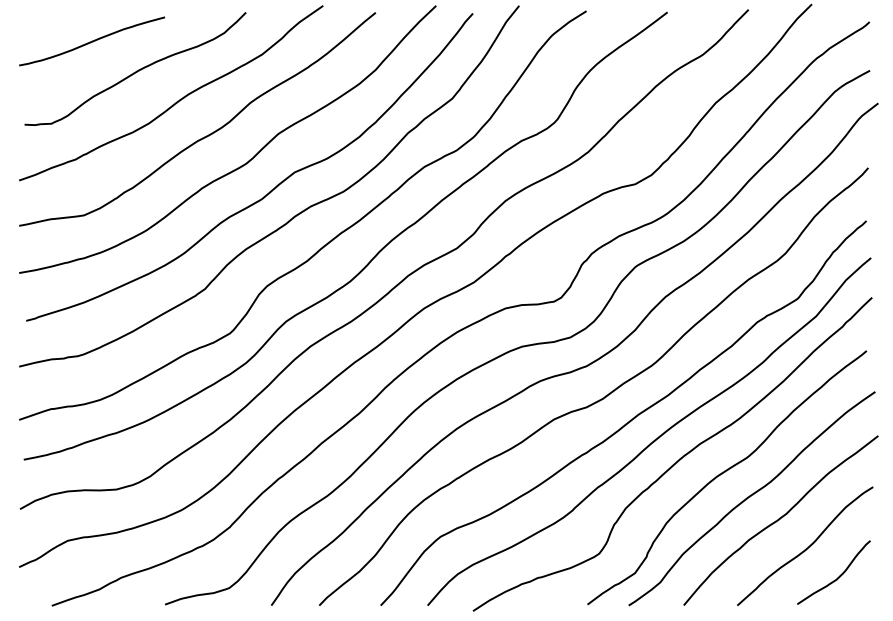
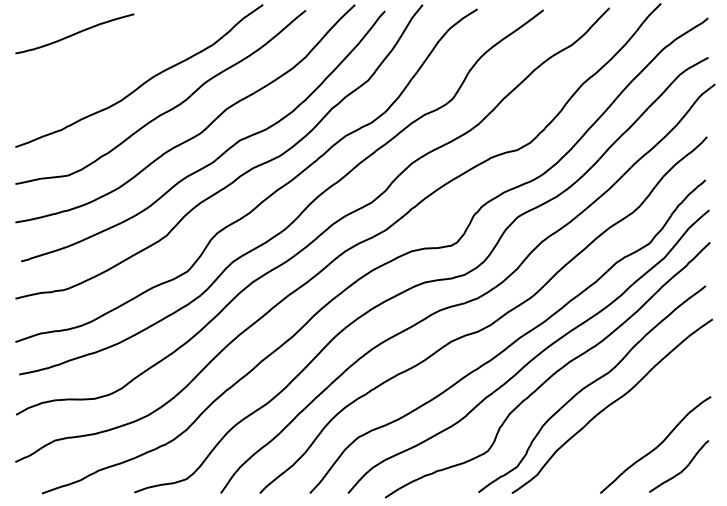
curve: (136, 70) -> (111, 57), removed
curve: (780, 519) -> (635, 423), removed

